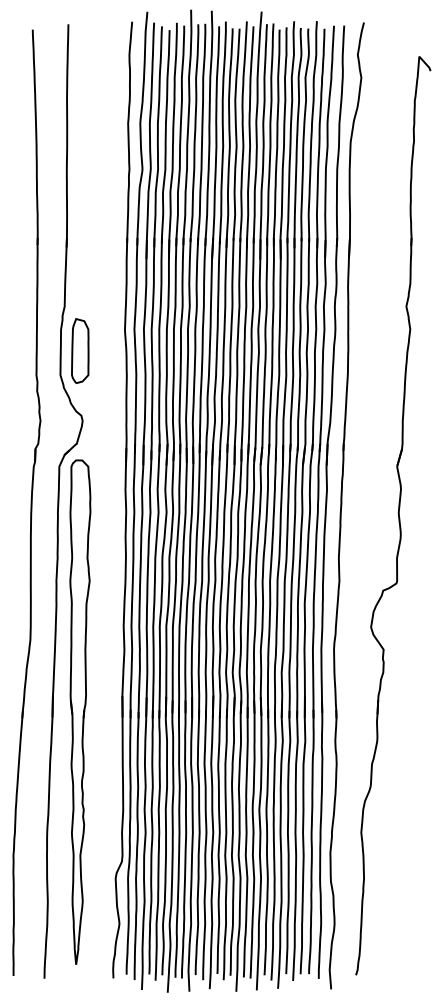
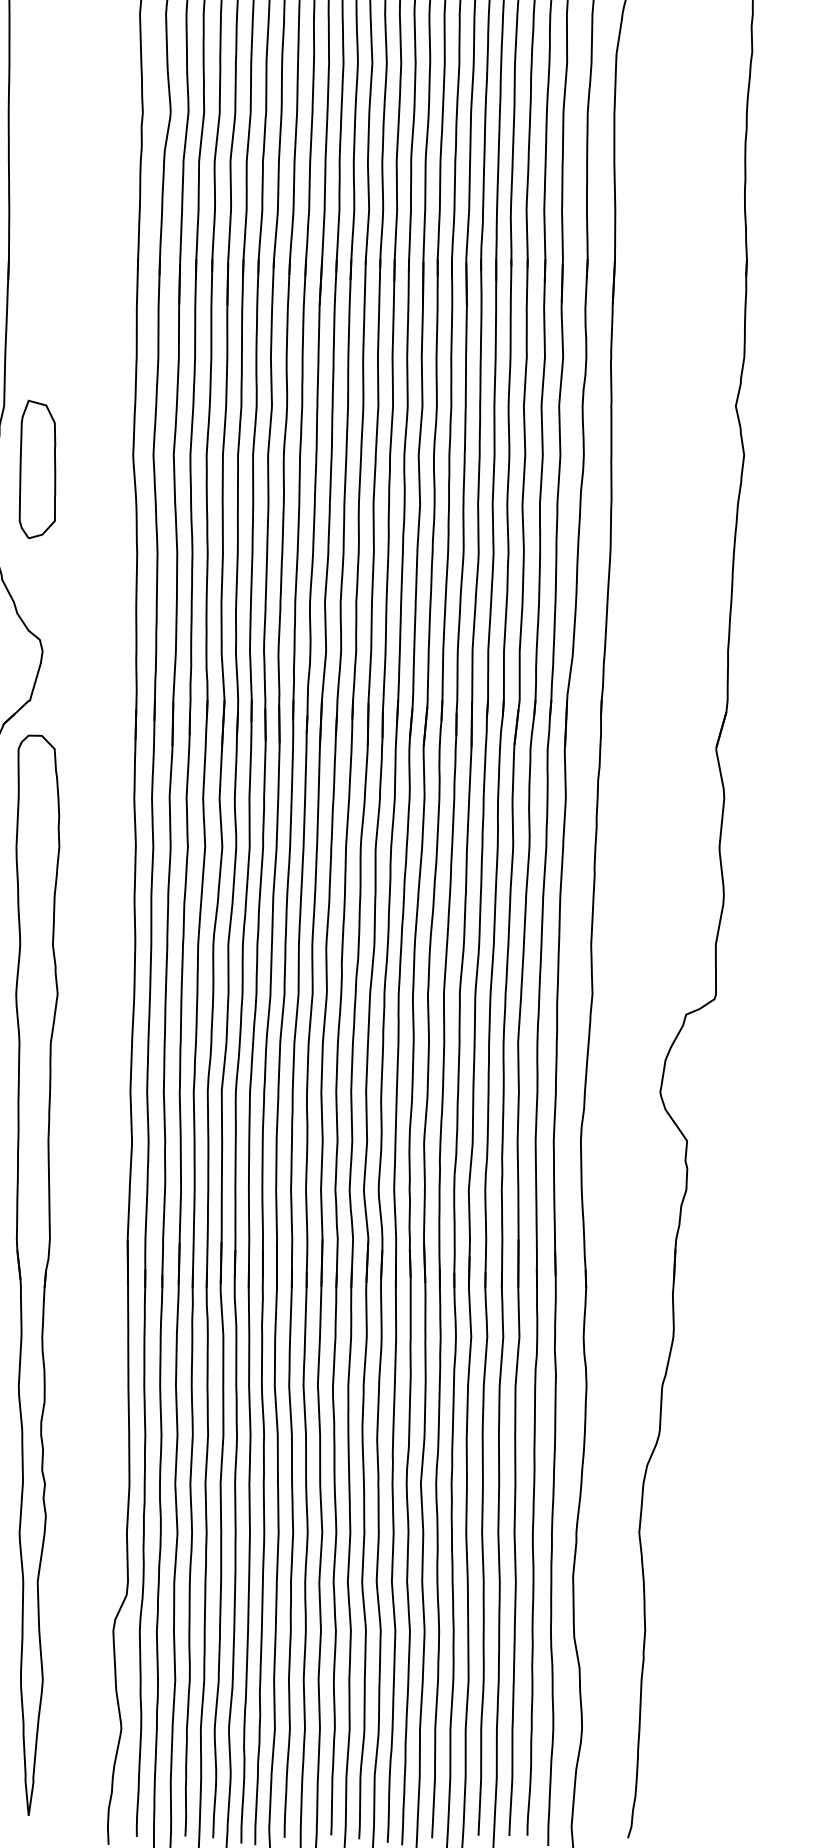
part: (80, 350) -> (37, 468), moved

